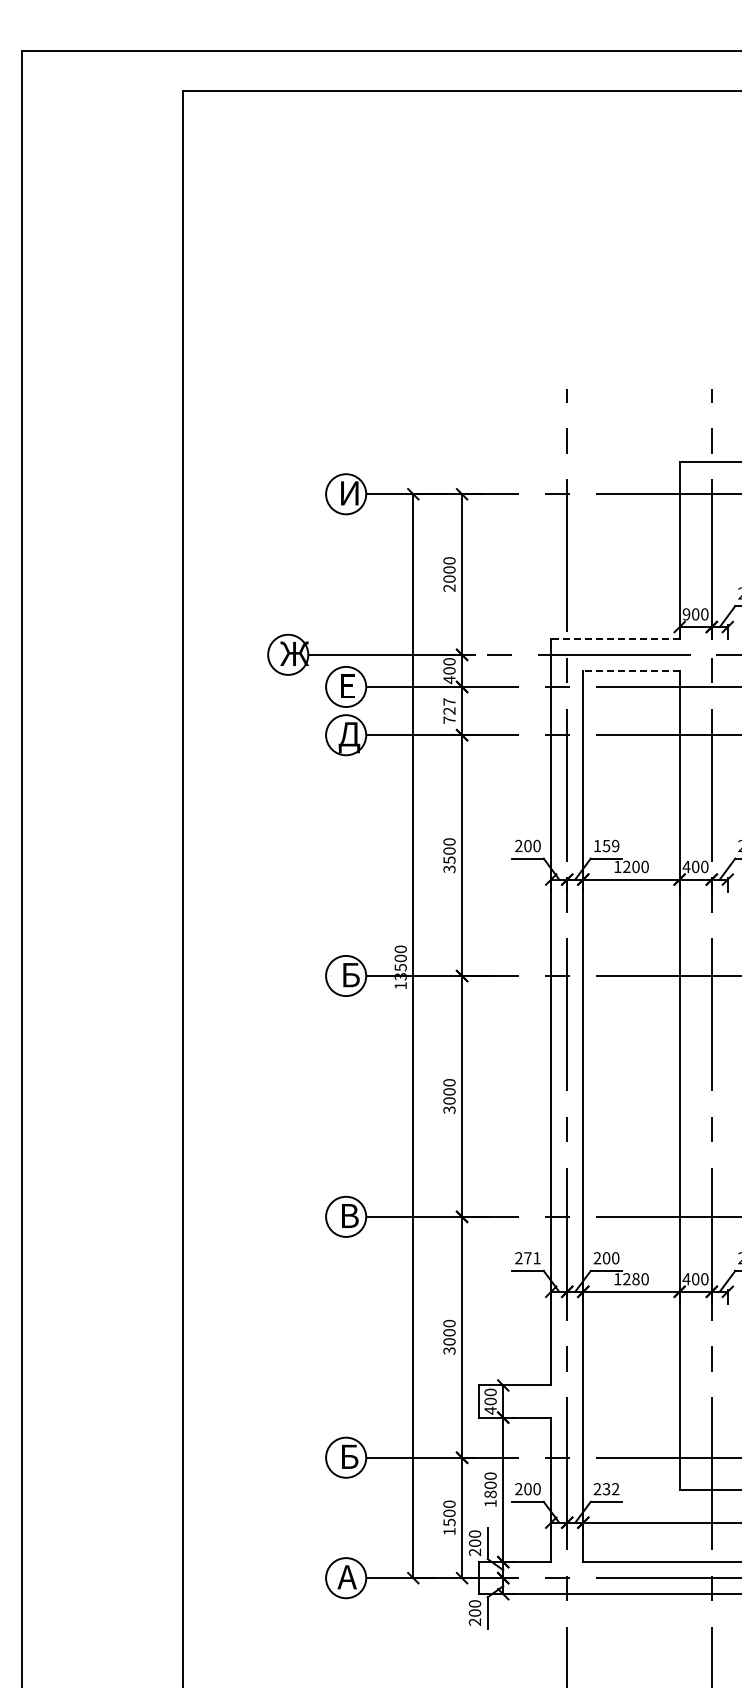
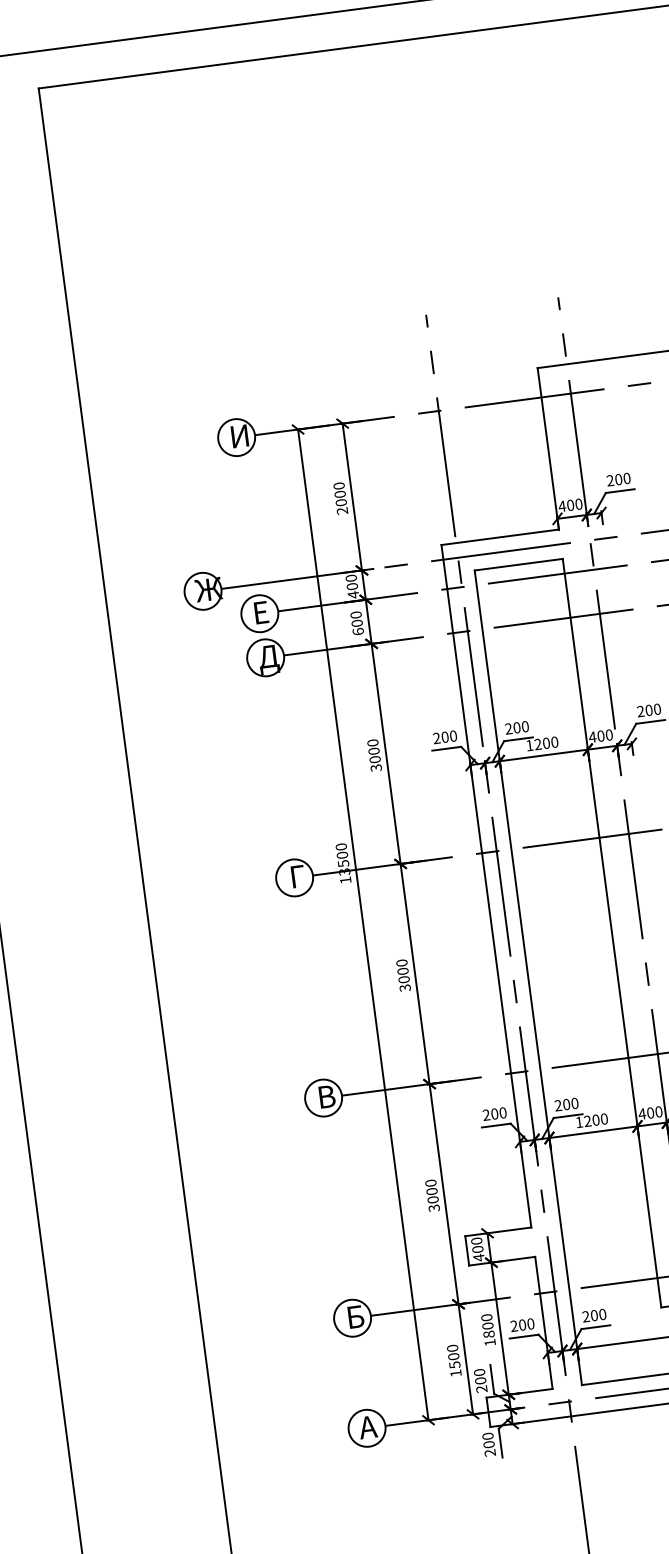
text: (686, 614) -> (562, 506), 900 -> 400
line: (614, 638) -> (499, 537), dashed -> solid
line: (631, 670) -> (518, 564), dashed -> solid
text: (449, 710) -> (357, 622), 727 -> 600
text: (606, 845) -> (516, 727), 159 -> 200
text: (449, 859) -> (375, 759), 3500 -> 3000
text: (351, 975) -> (299, 876), Б -> Г
text: (532, 1258) -> (498, 1113), 271 -> 200
text: (635, 1279) -> (595, 1120), 1280 -> 1200
text: (610, 1489) -> (598, 1315), 232 -> 200

